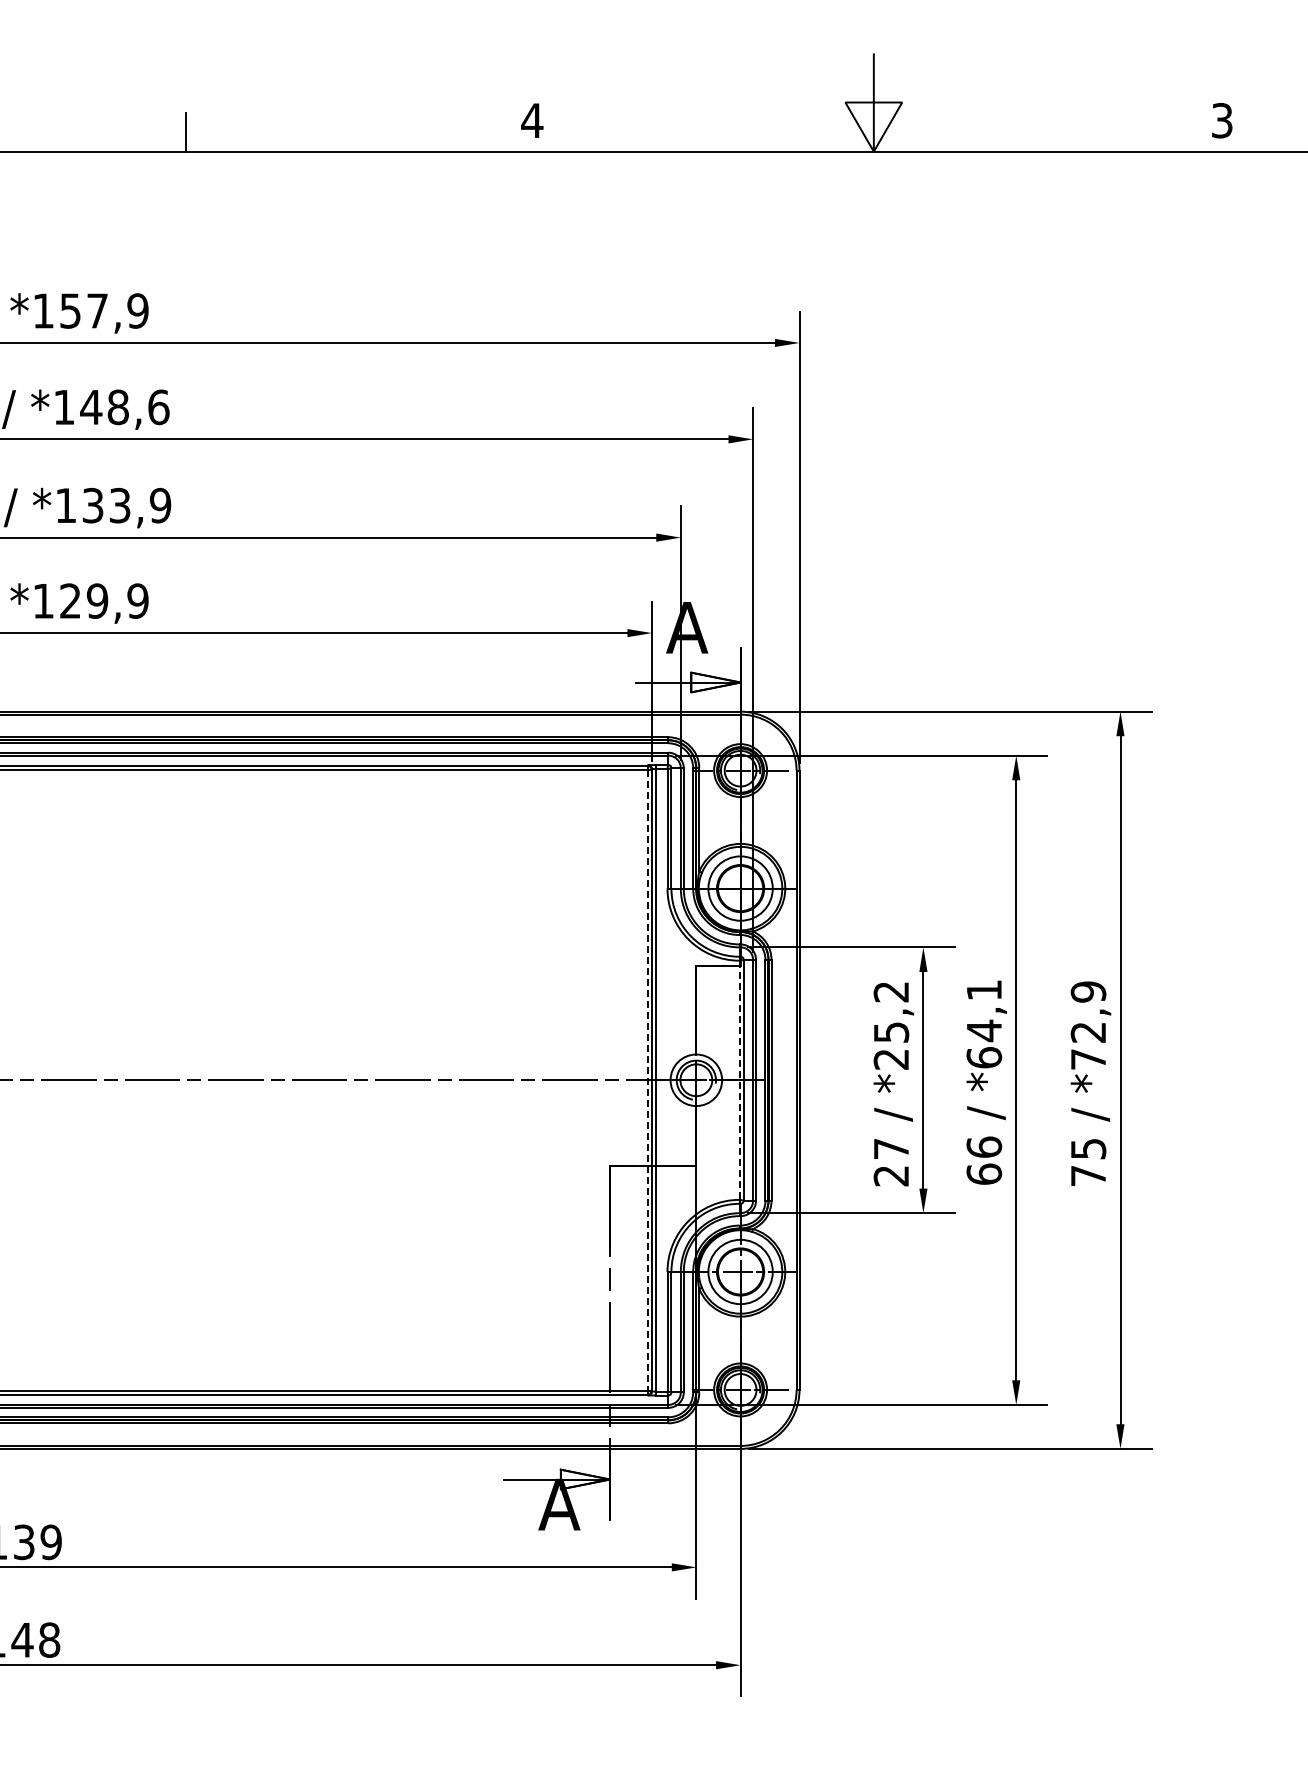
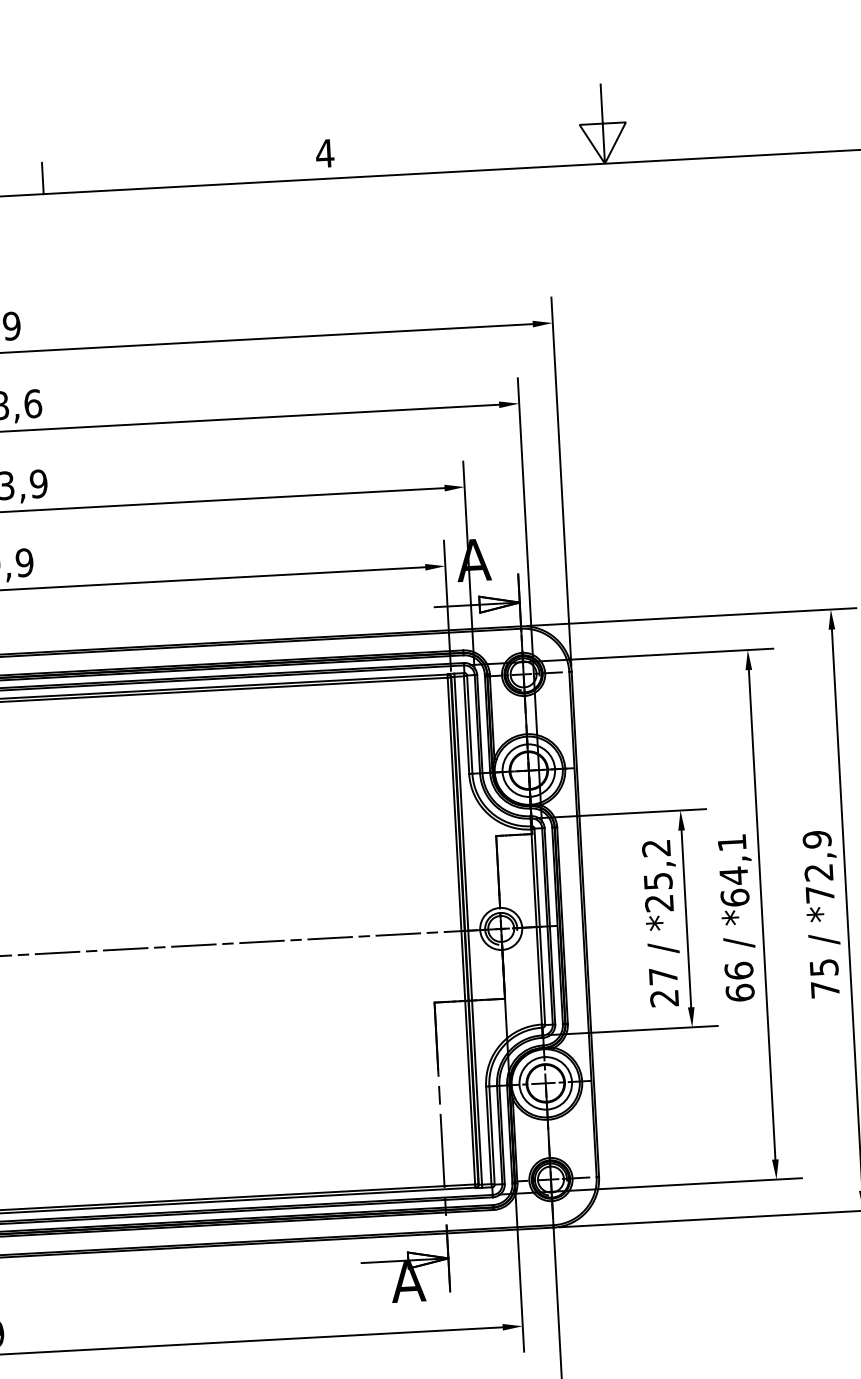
line: (647, 1080) -> (461, 931), dashed -> solid
line: (739, 1080) -> (536, 927), dashed -> solid

